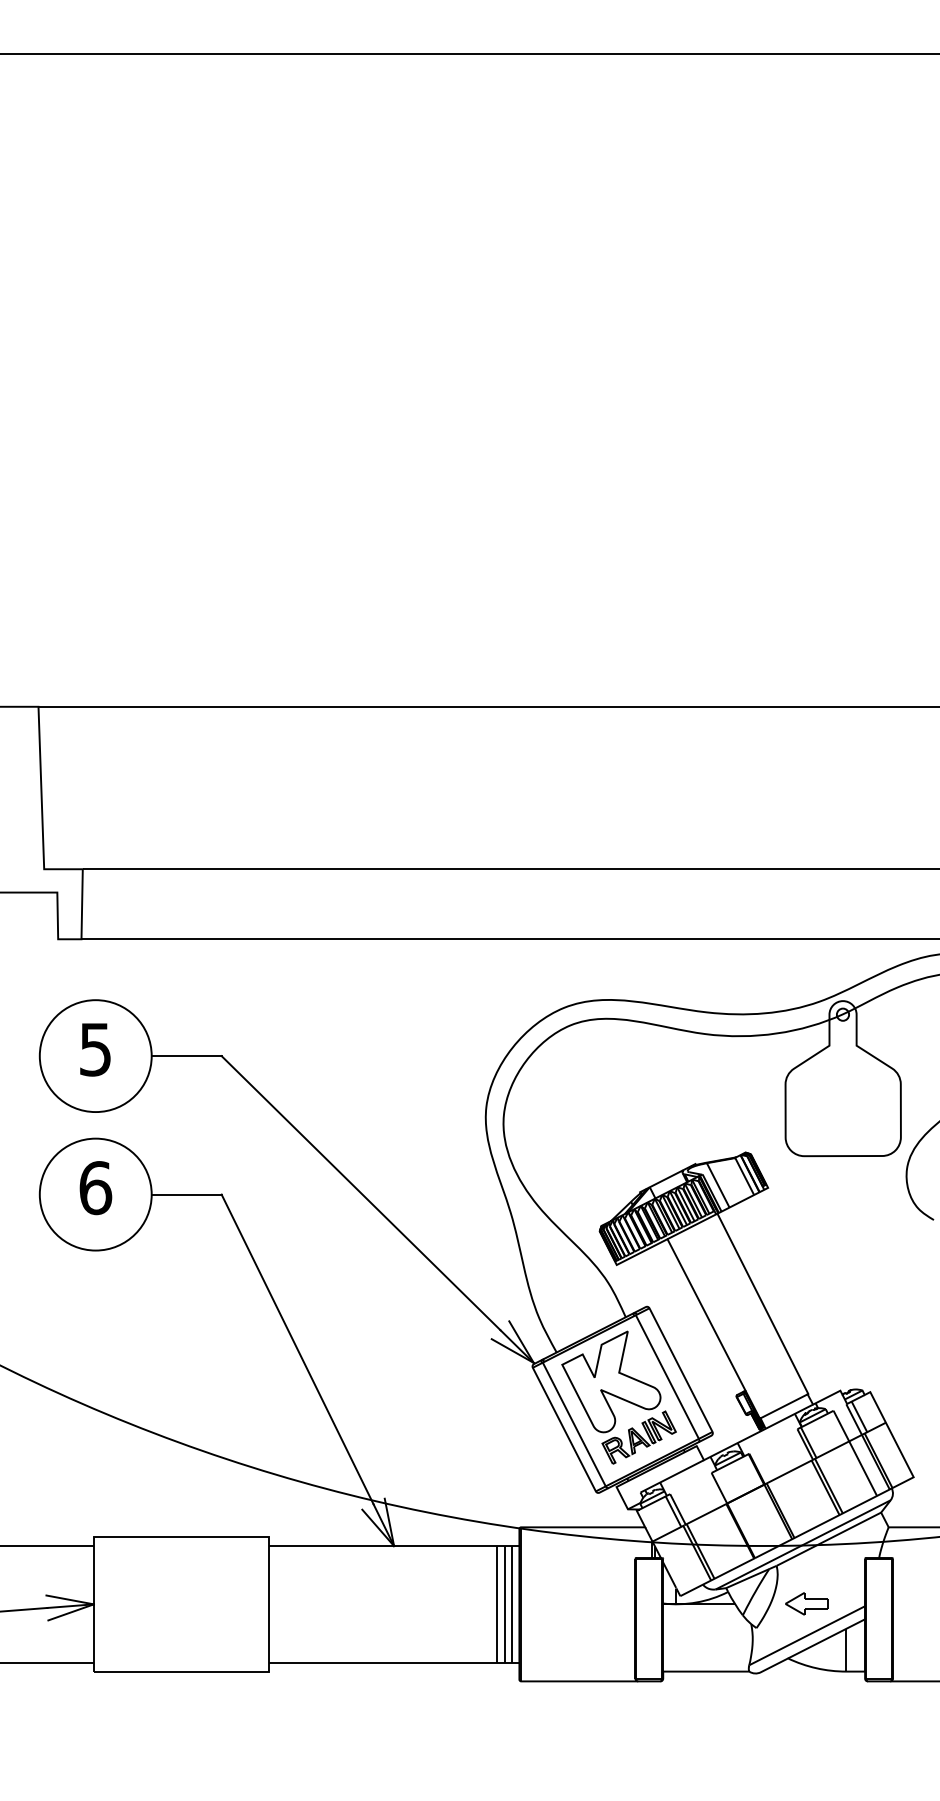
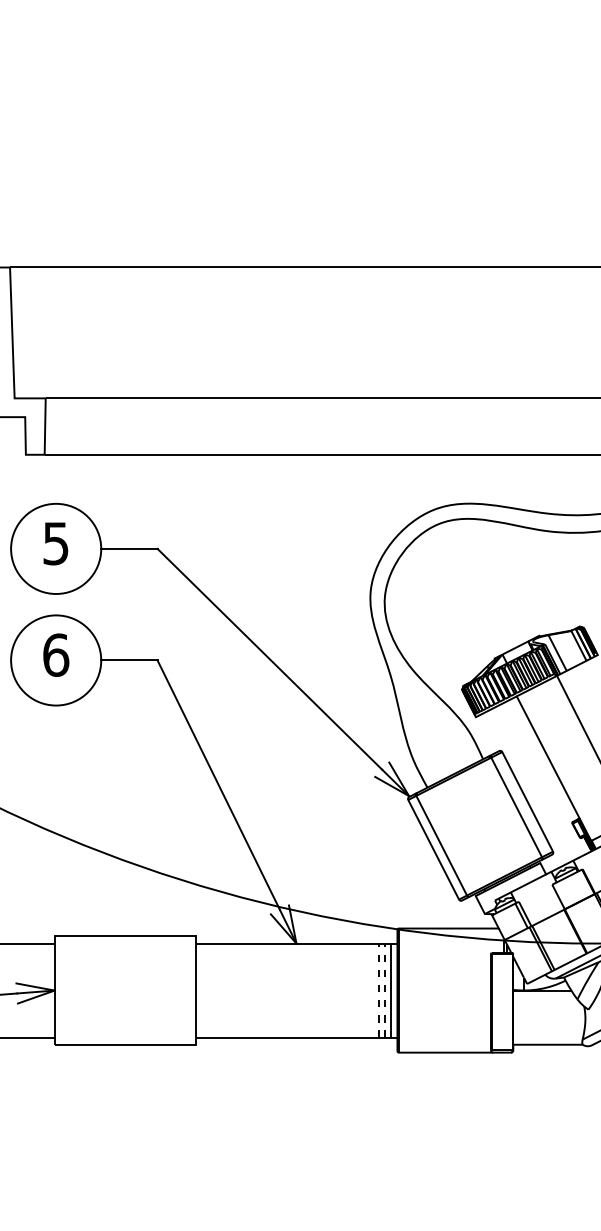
part: (618, 1397) -> (477, 823), removed
line: (497, 1603) -> (379, 989), solid -> dashed
line: (504, 1603) -> (385, 989), solid -> dashed

